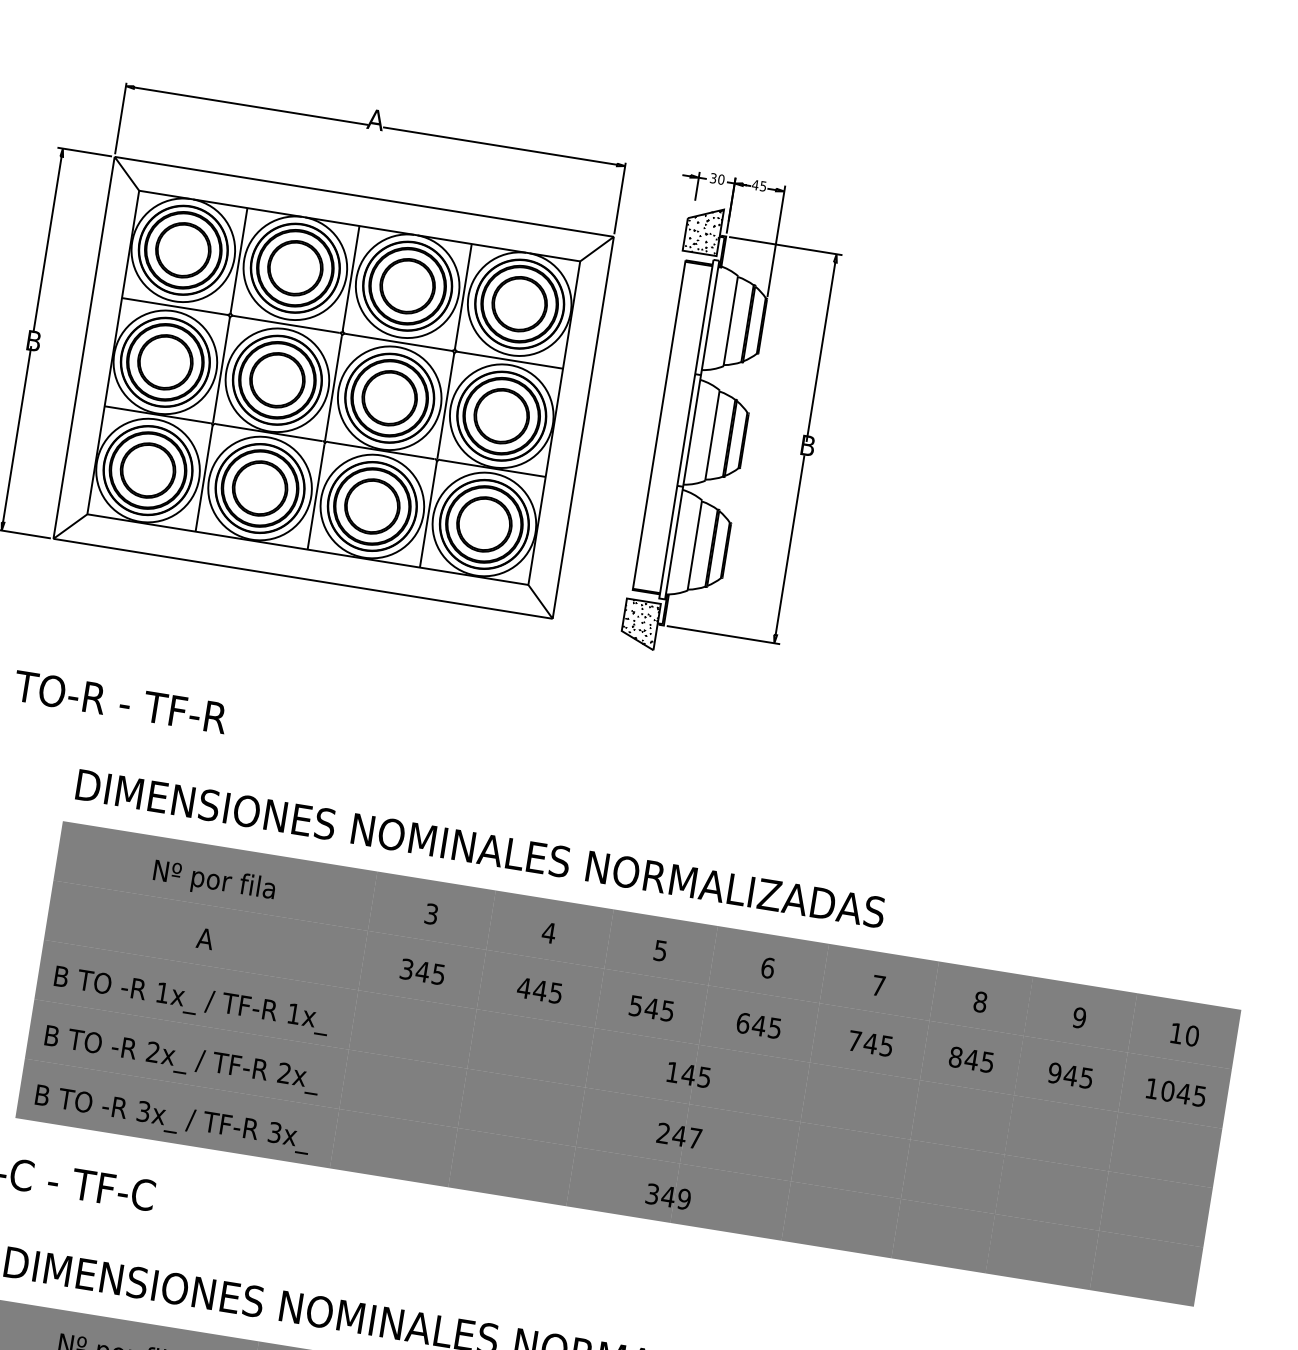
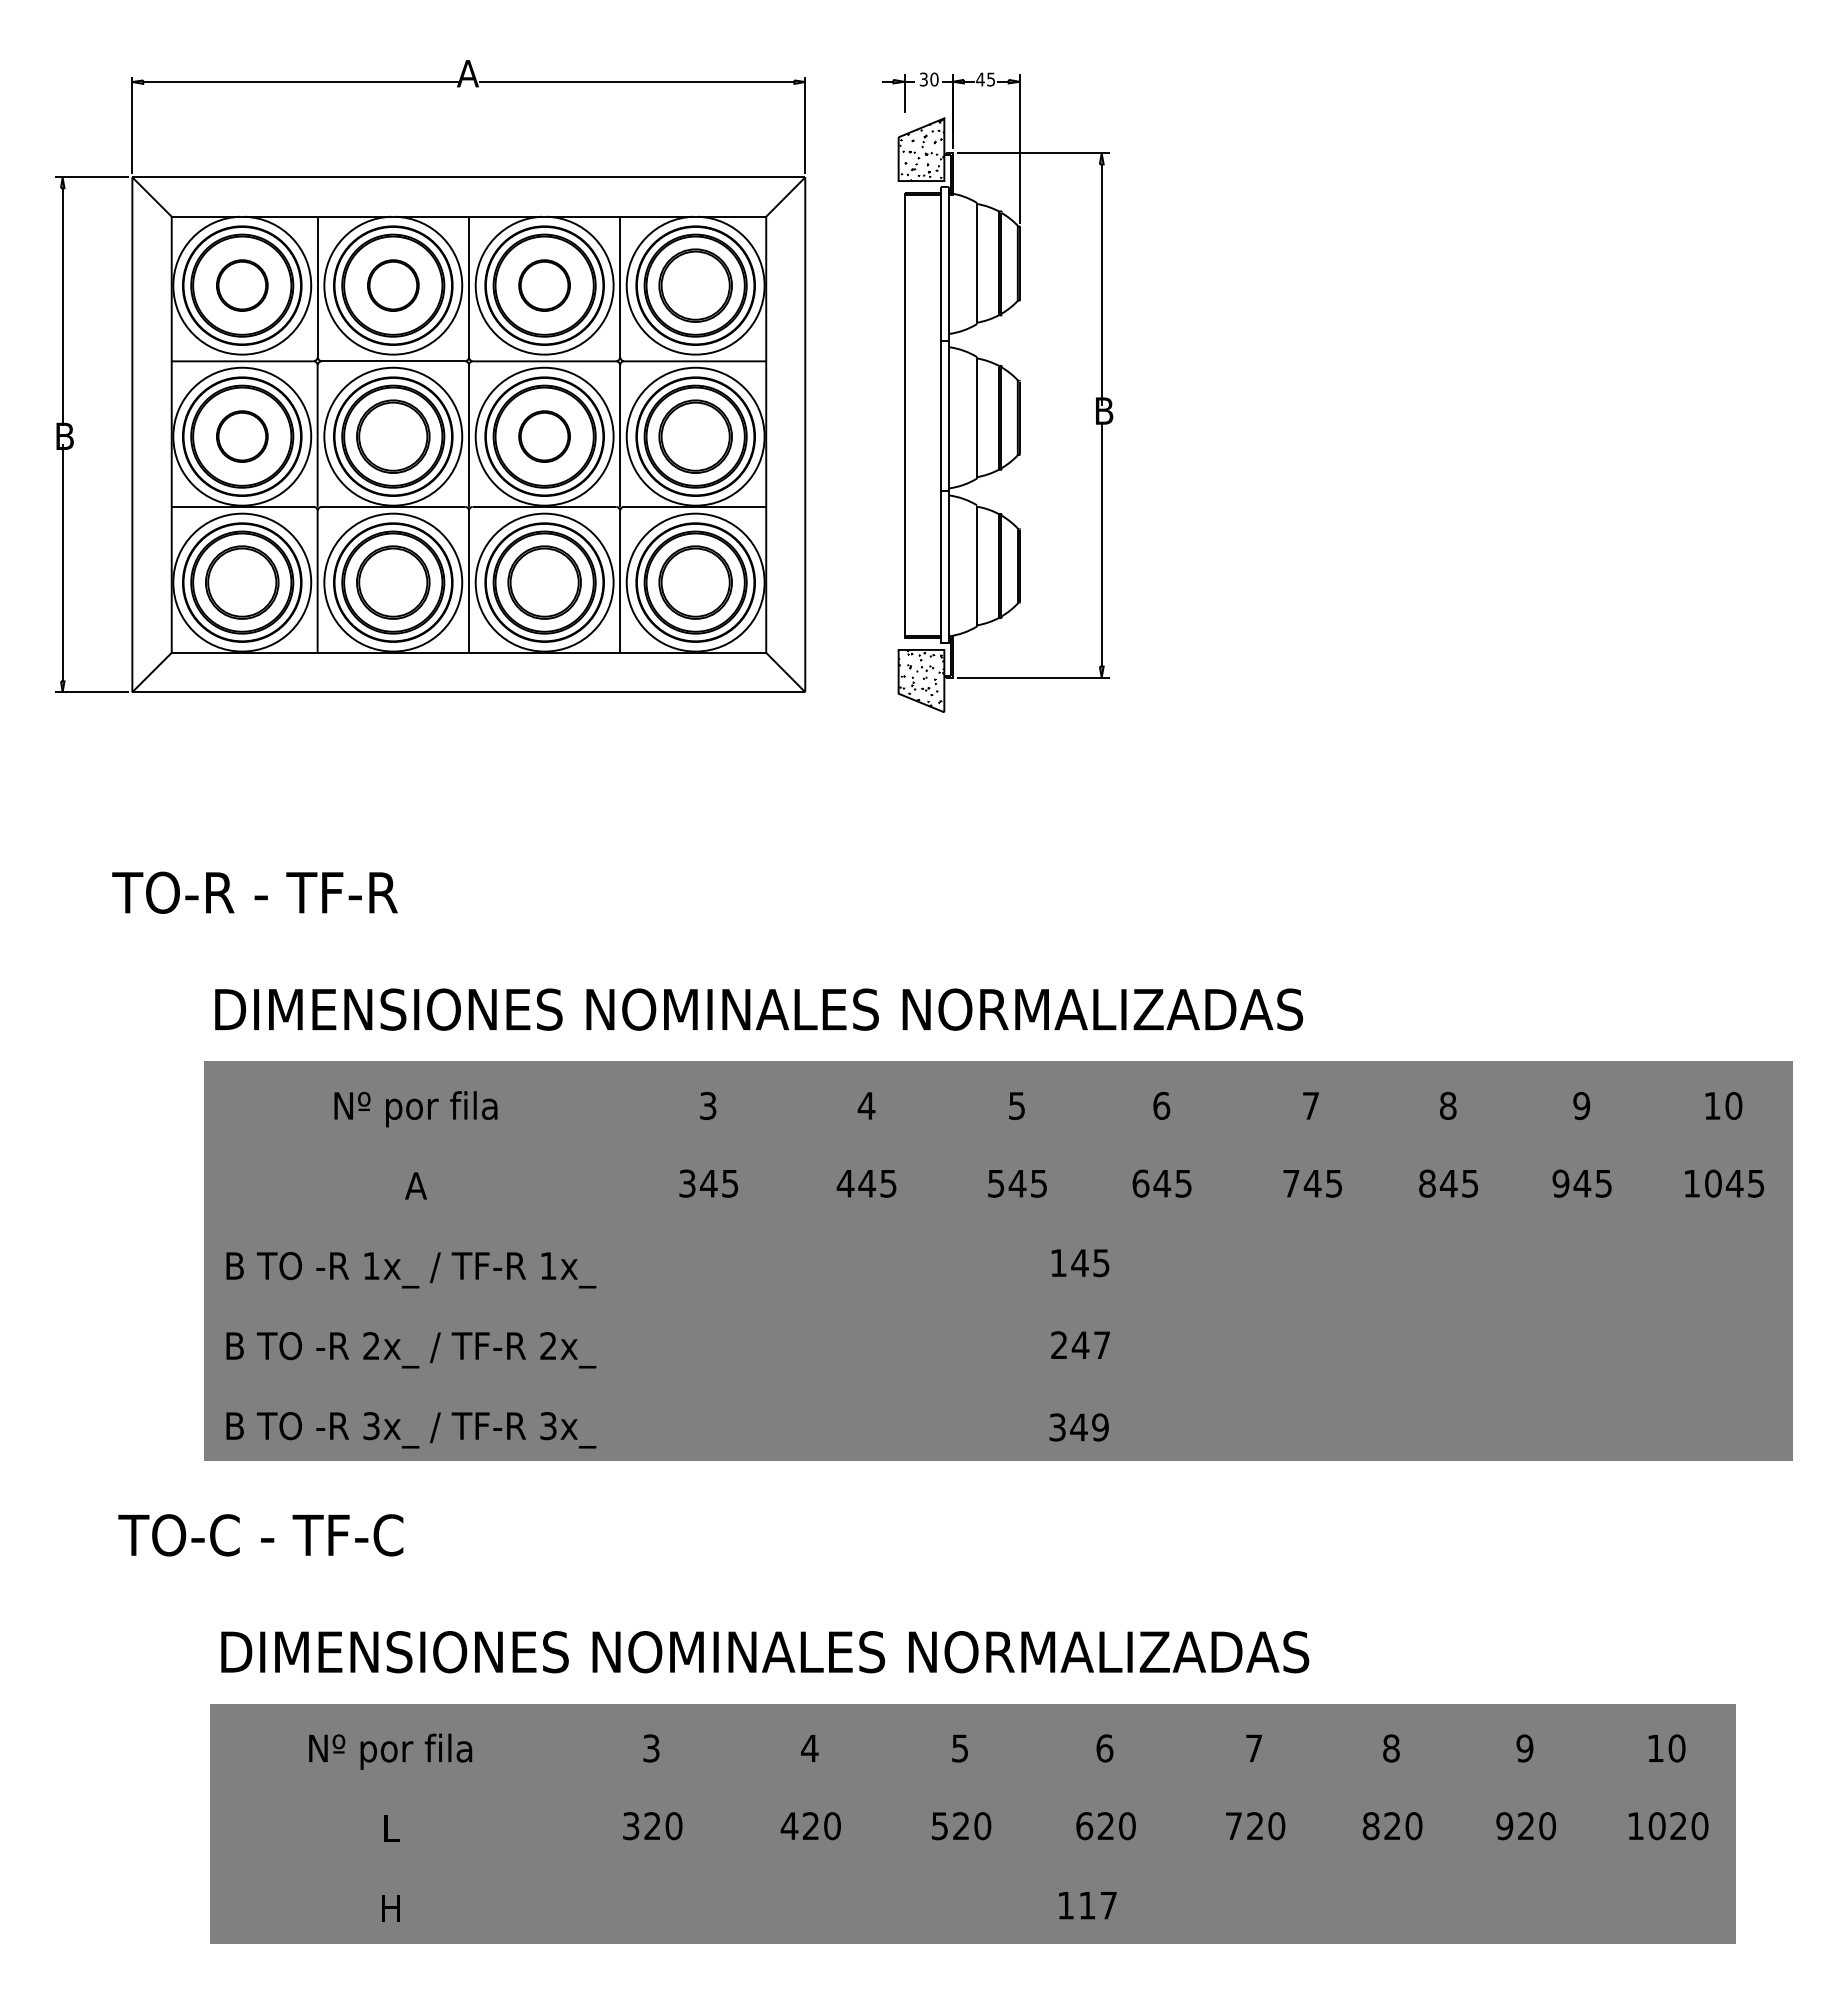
part: (183, 250) -> (242, 285), size x0.7
part: (295, 268) -> (393, 285), size x0.7
part: (407, 286) -> (544, 285), size x0.7
part: (165, 362) -> (242, 436), size x0.7
part: (389, 398) -> (544, 436), size x0.7

